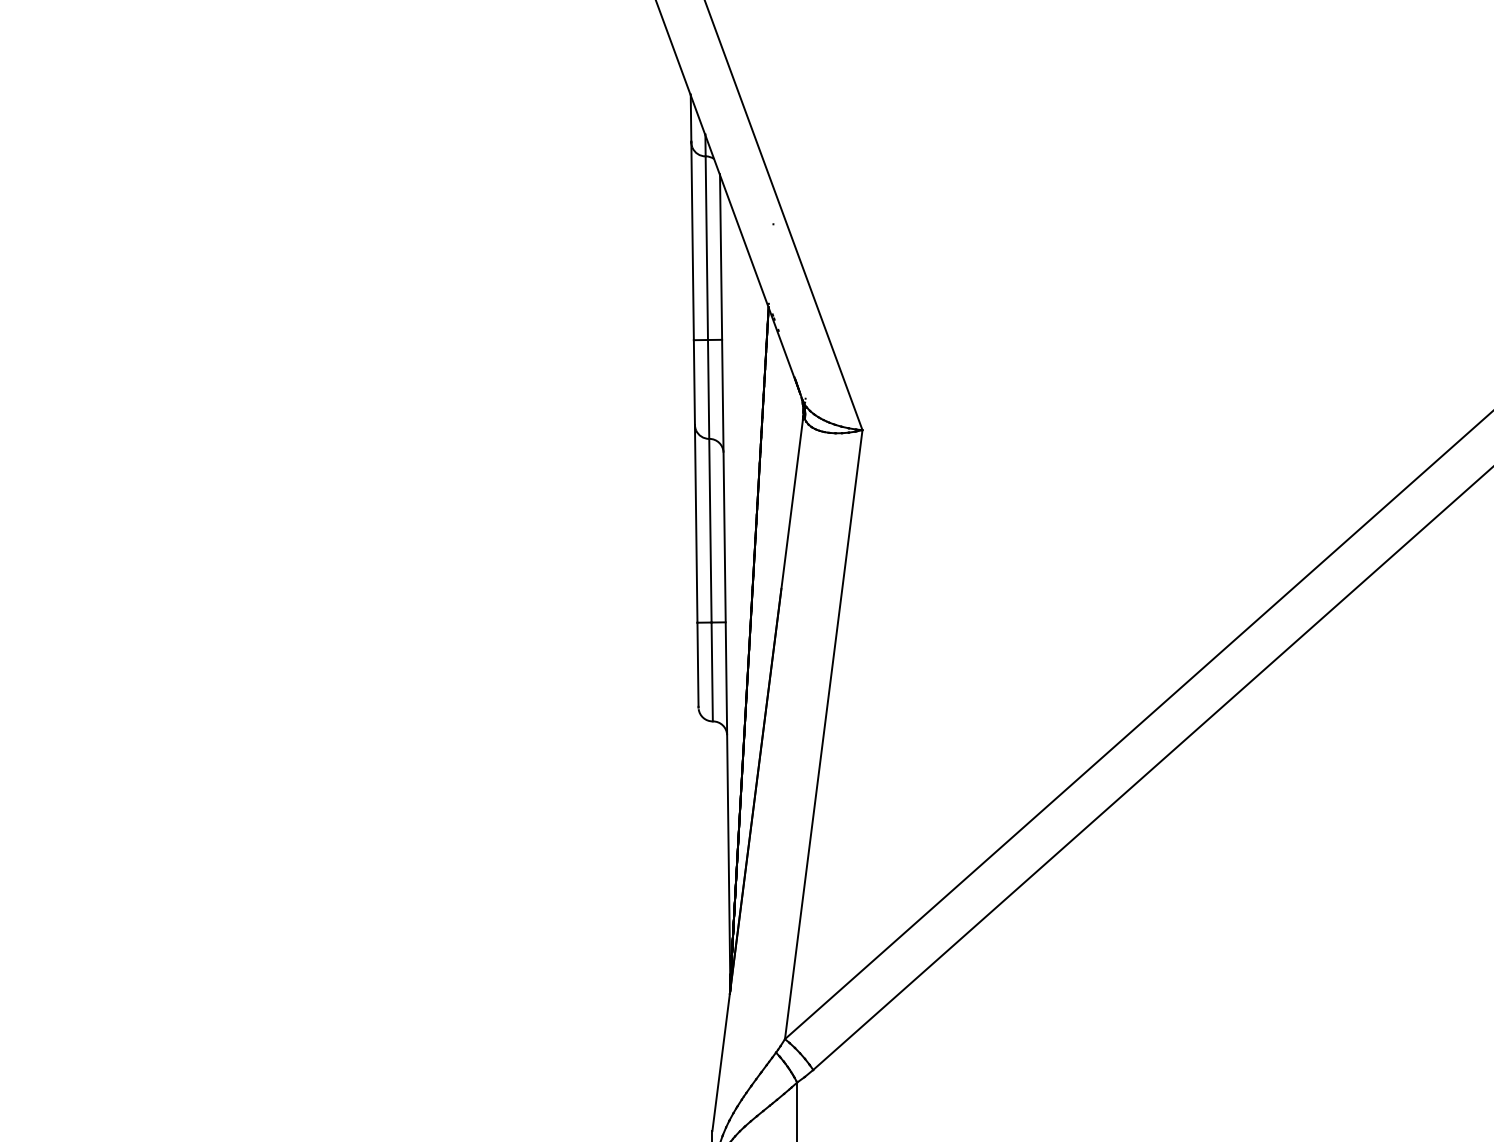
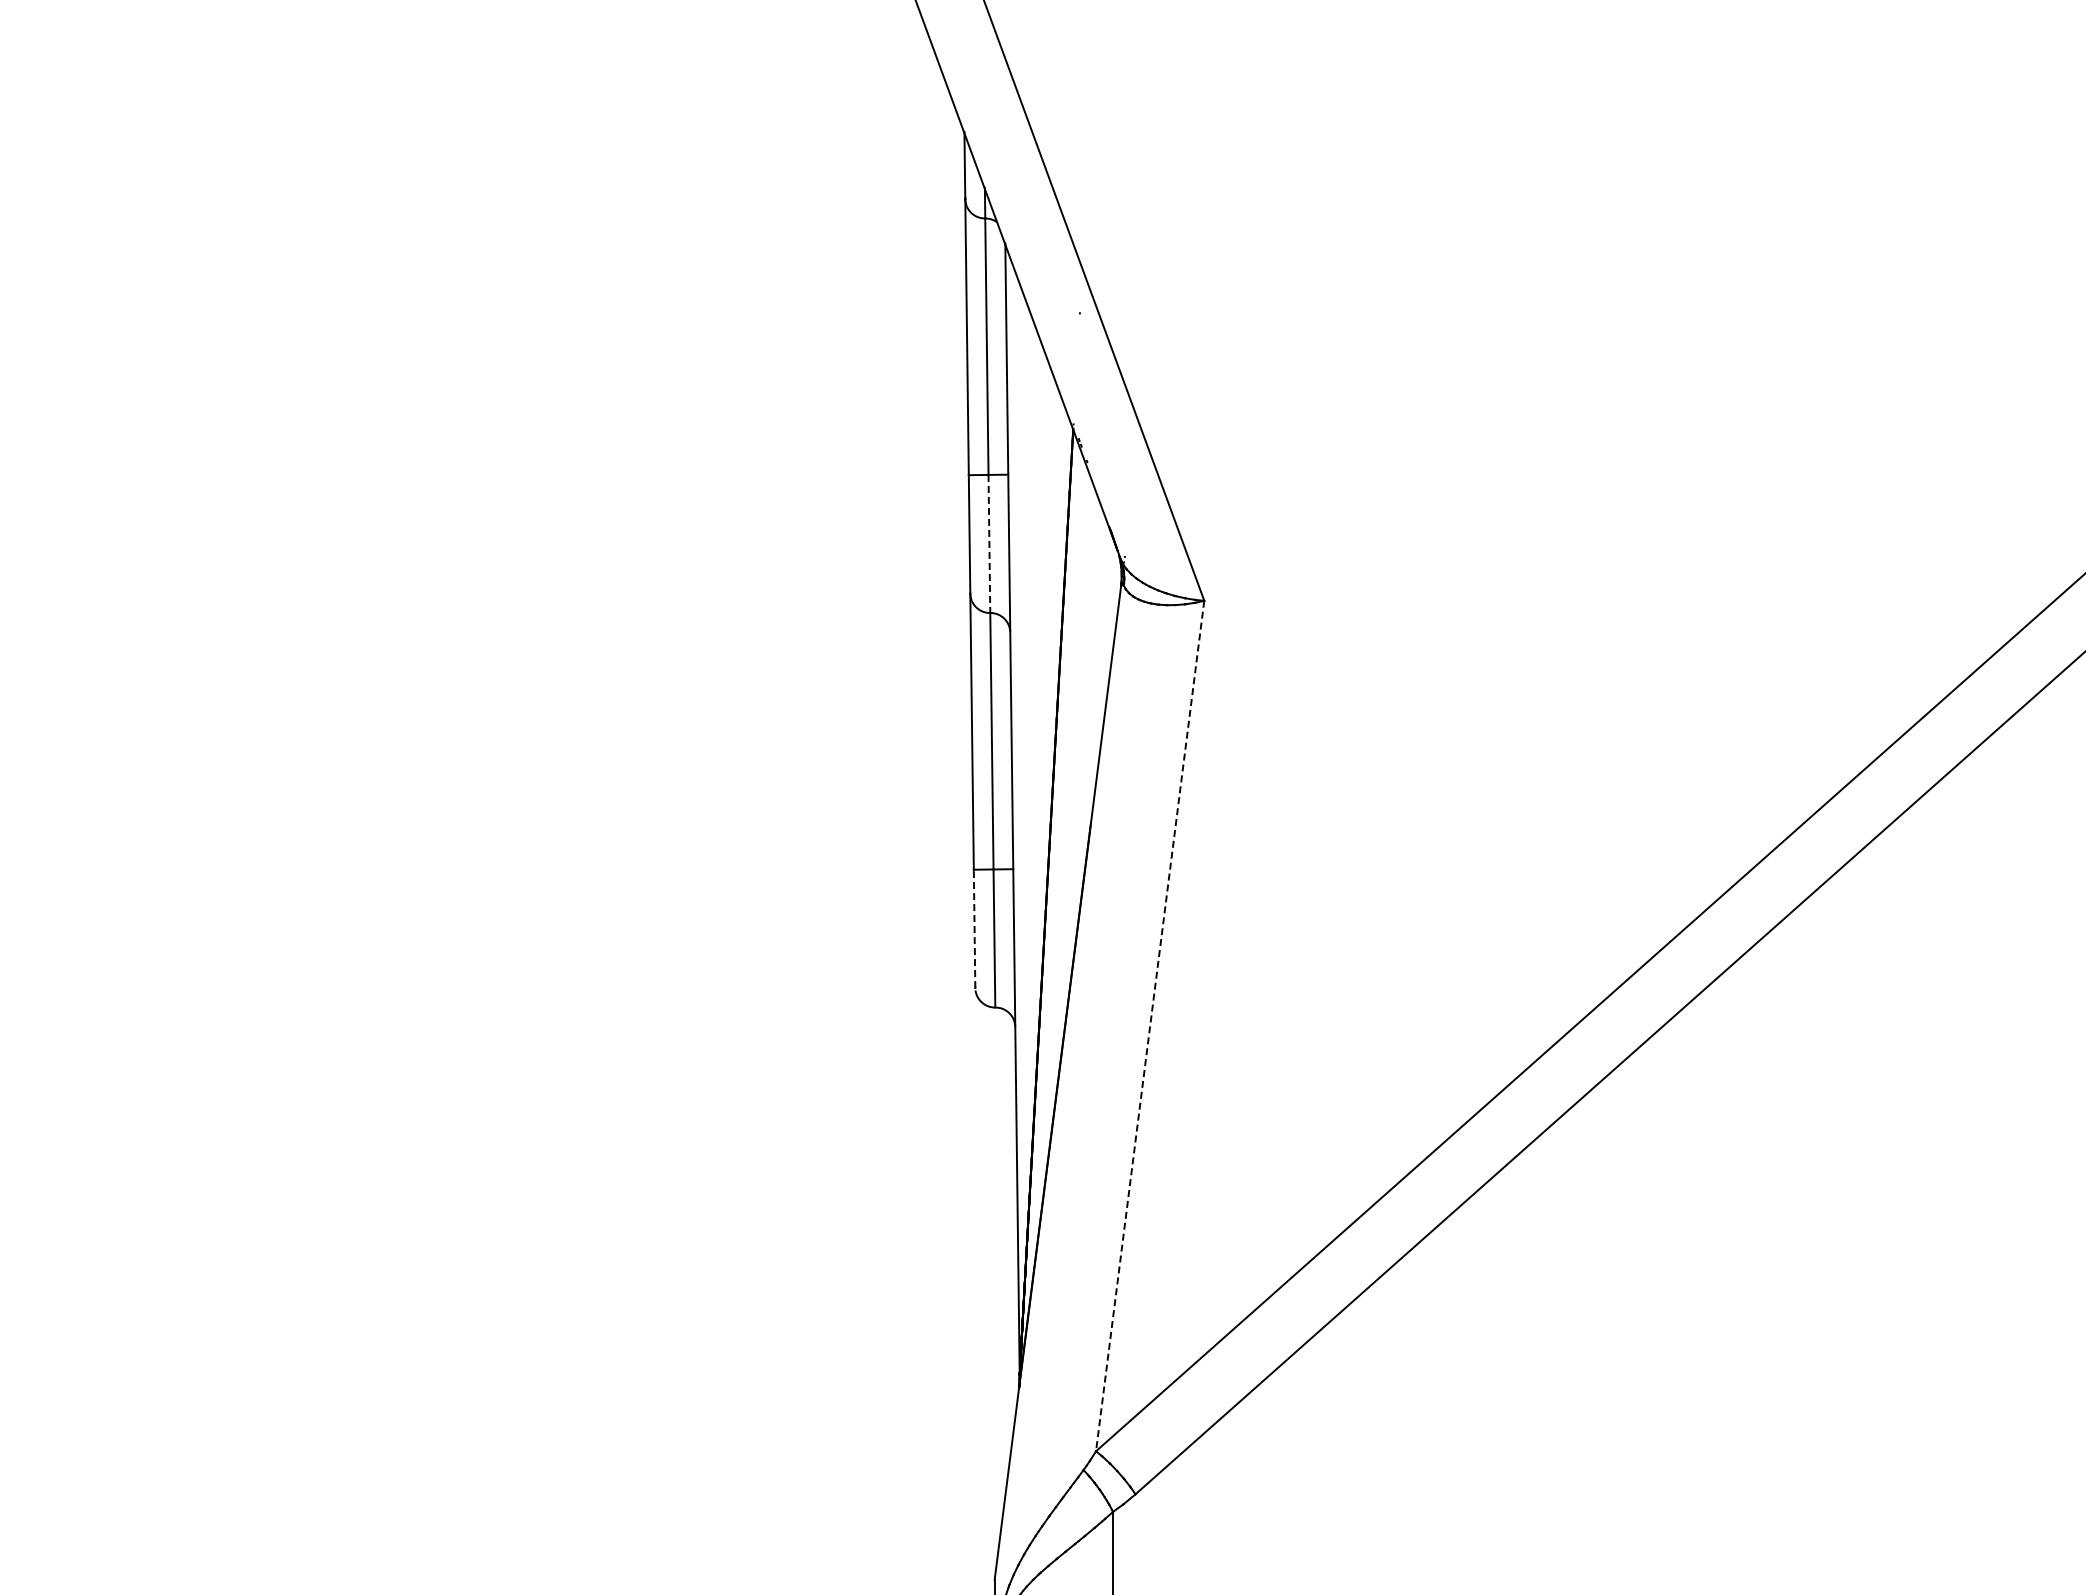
line: (708, 389) -> (989, 544), solid -> dashed
line: (697, 664) -> (974, 928), solid -> dashed
line: (823, 734) -> (1150, 1026), solid -> dashed

